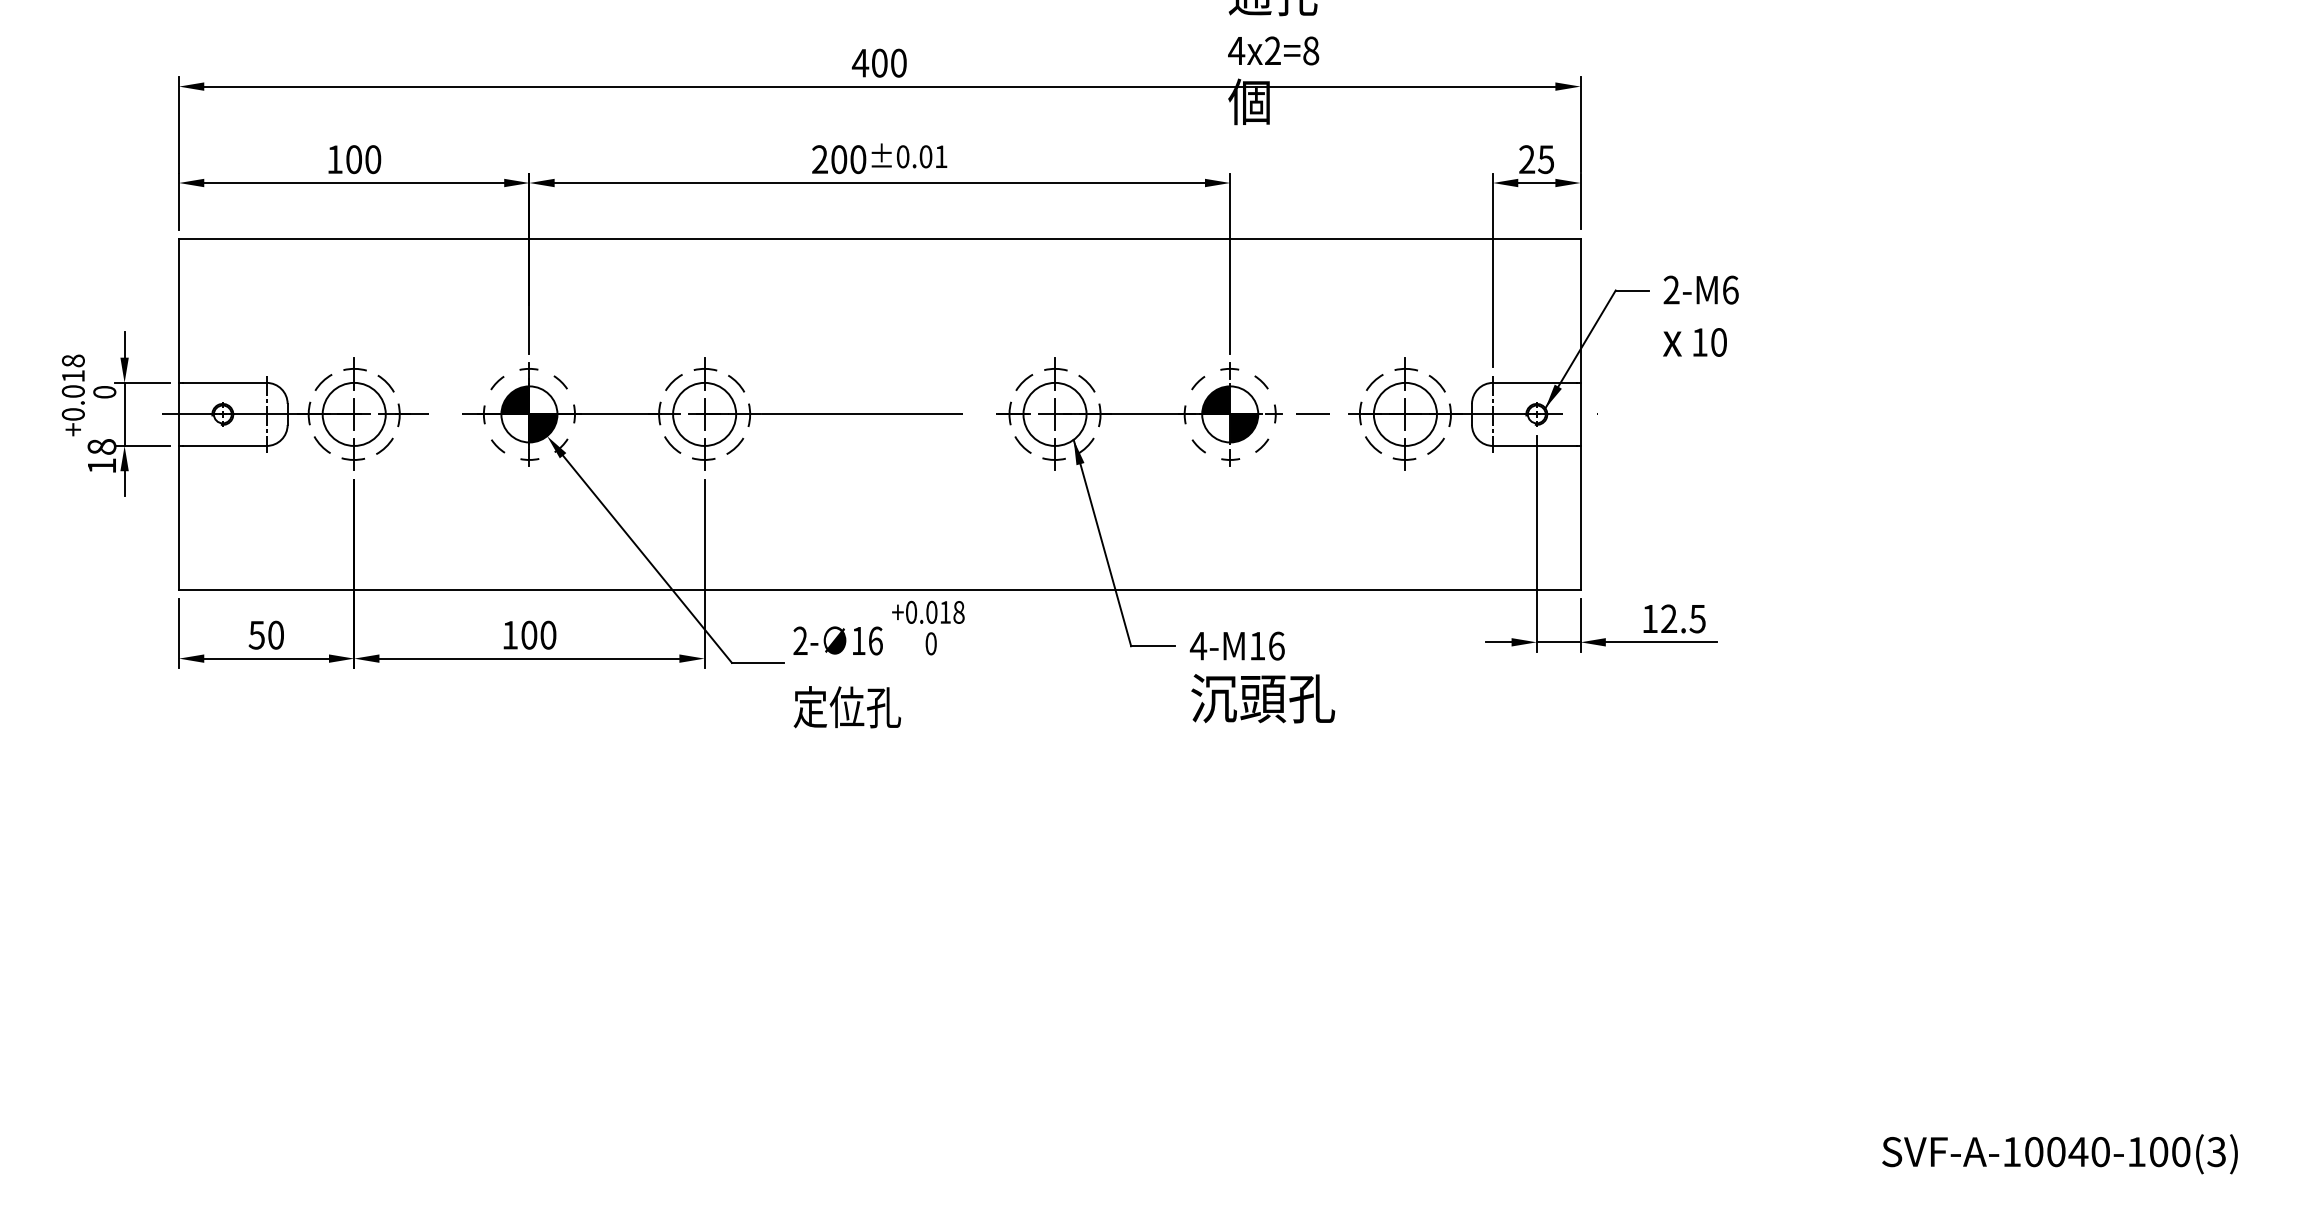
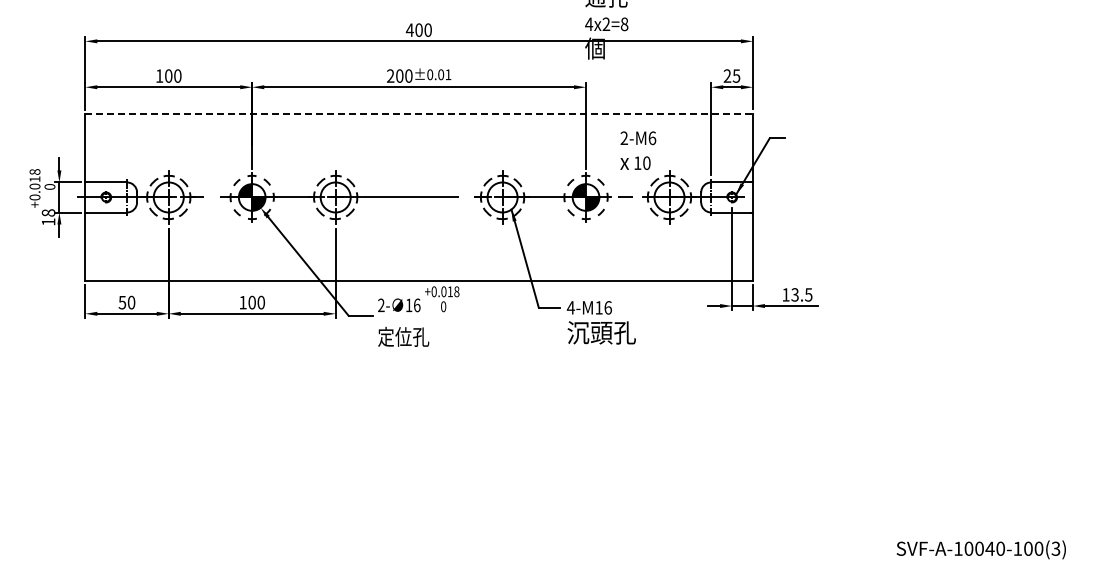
line: (880, 240) -> (419, 114), solid -> dashed
text: (1701, 315) -> (638, 150), moved
text: (1667, 620) -> (794, 295), 12.5 -> 13.5

